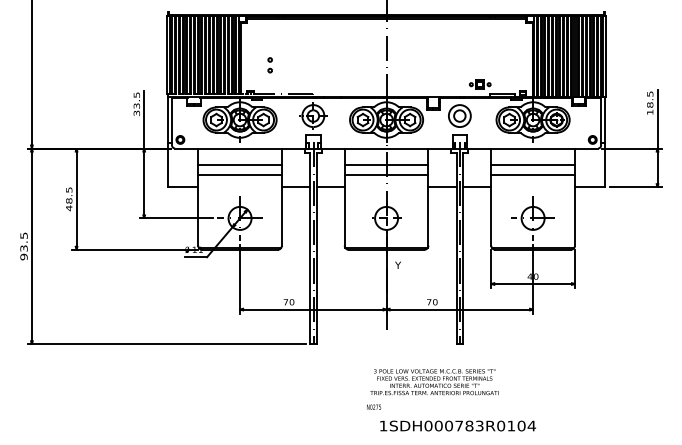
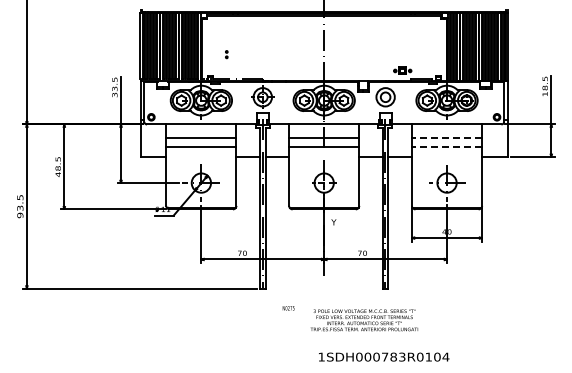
part: (270, 65) -> (226, 54), size x0.6
line: (532, 165) -> (446, 138), solid -> dashed
line: (532, 174) -> (446, 146), solid -> dashed
text: (373, 407) -> (288, 308), moved

